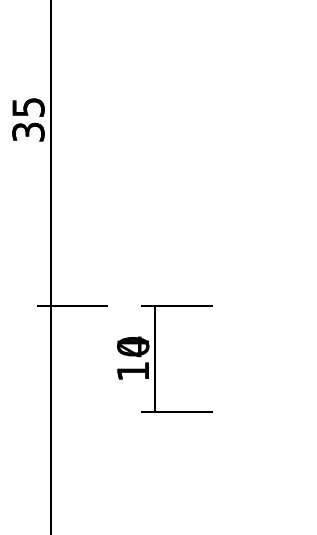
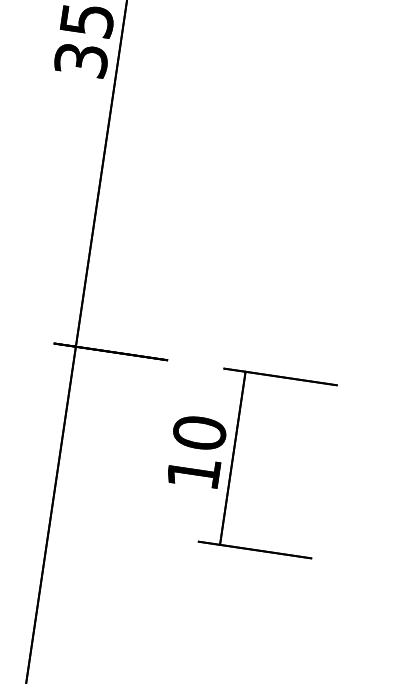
text: (133, 346) -> (200, 432), 14 -> 10

